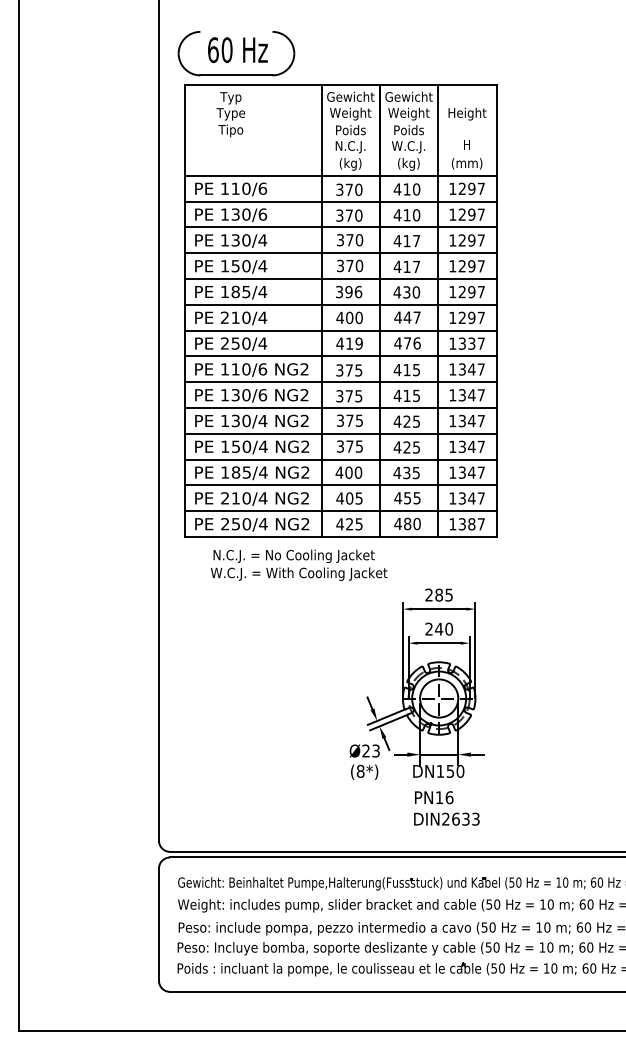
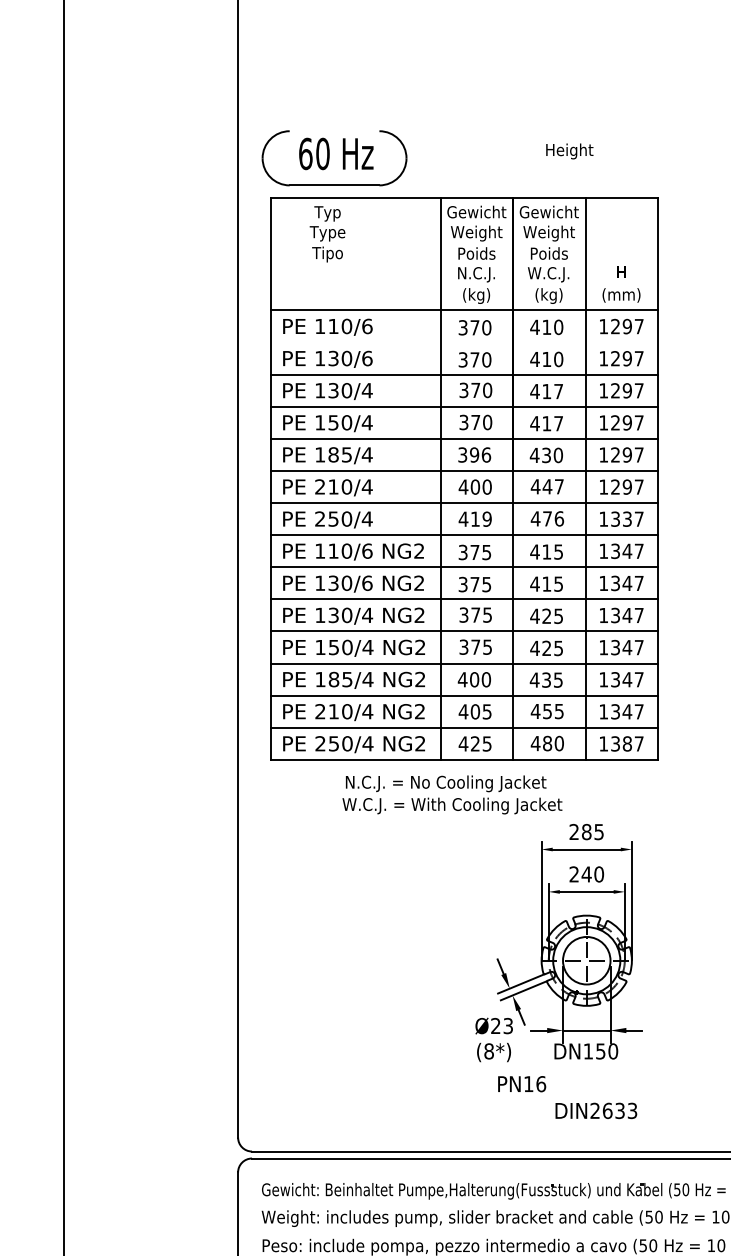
text: (467, 113) -> (569, 150), moved
line: (340, 201) -> (463, 342), removed
text: (299, 564) -> (452, 793), moved
text: (434, 797) -> (522, 1083), moved

